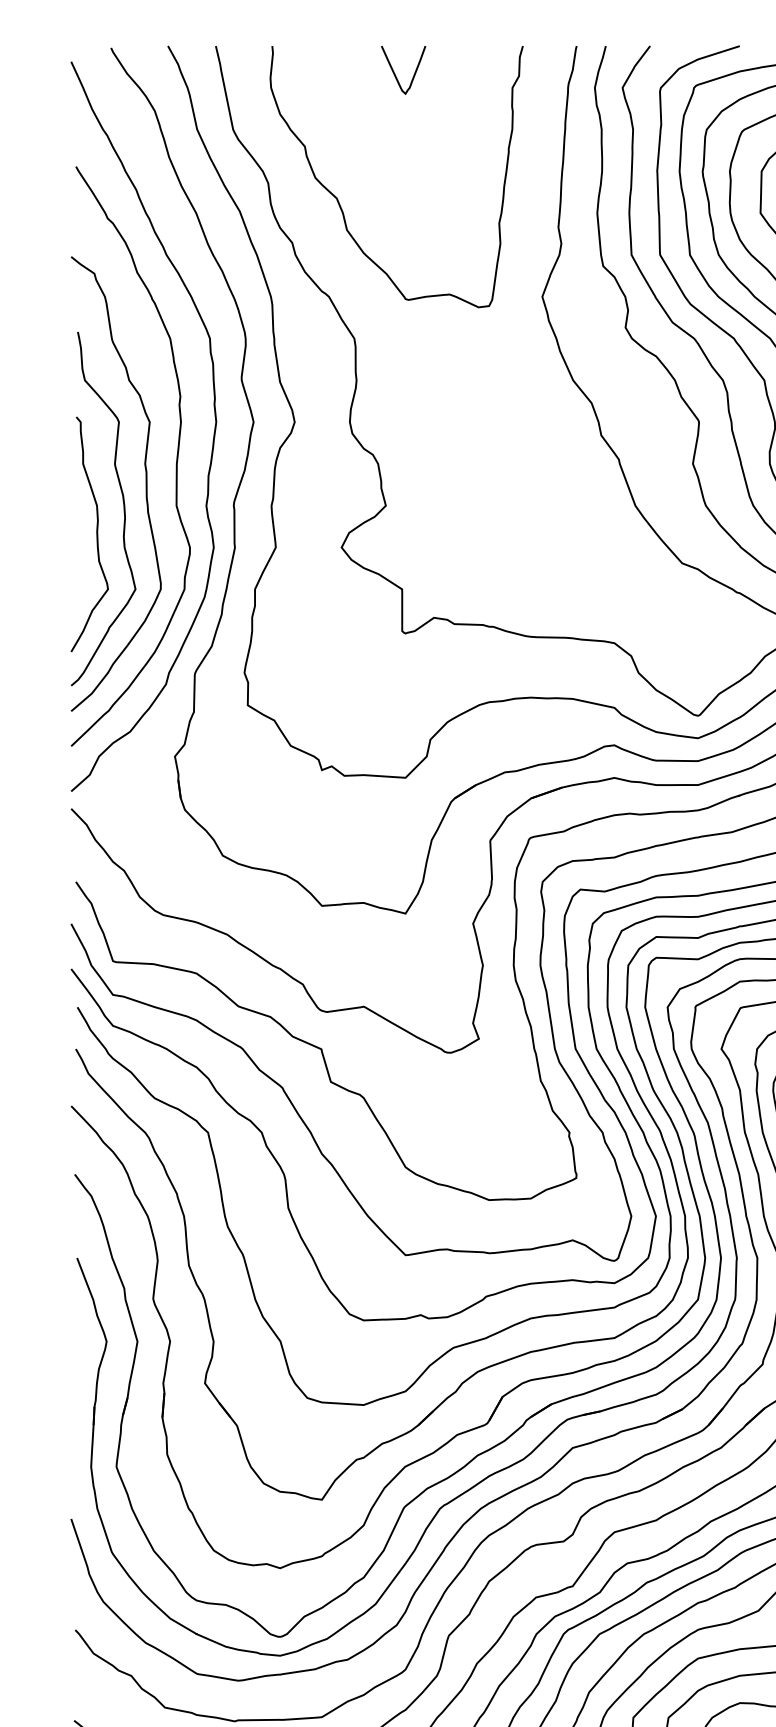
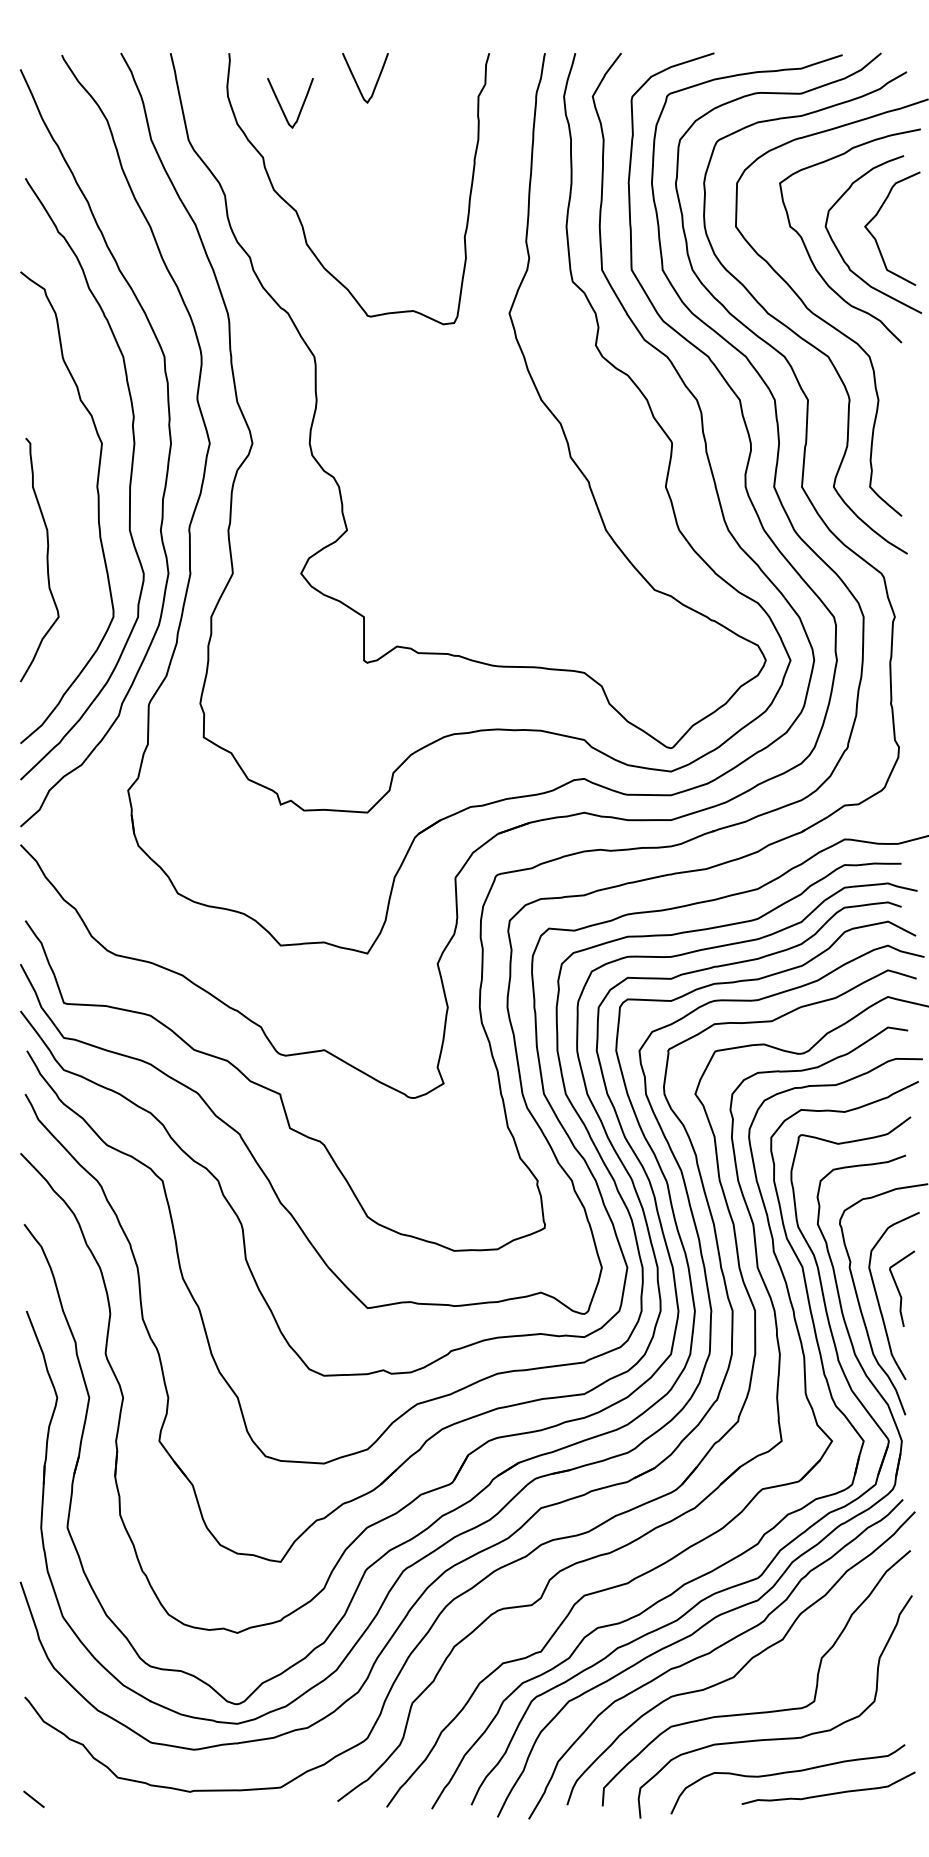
curve: (323, 98) -> (282, 107), added
curve: (123, 507) -> (74, 532), removed

